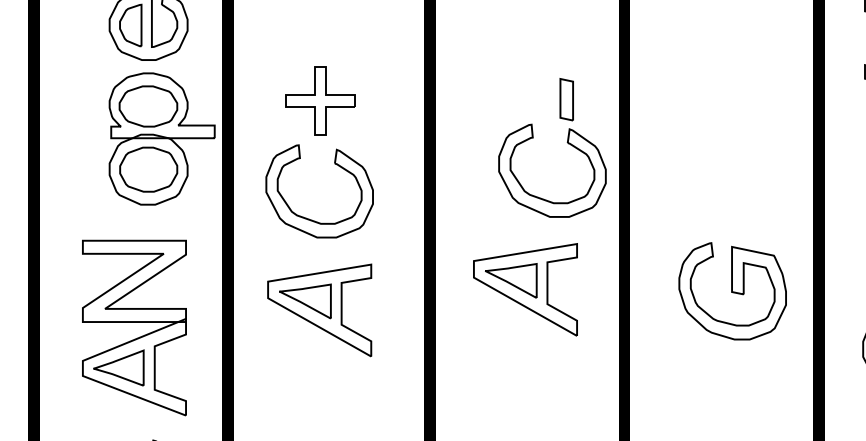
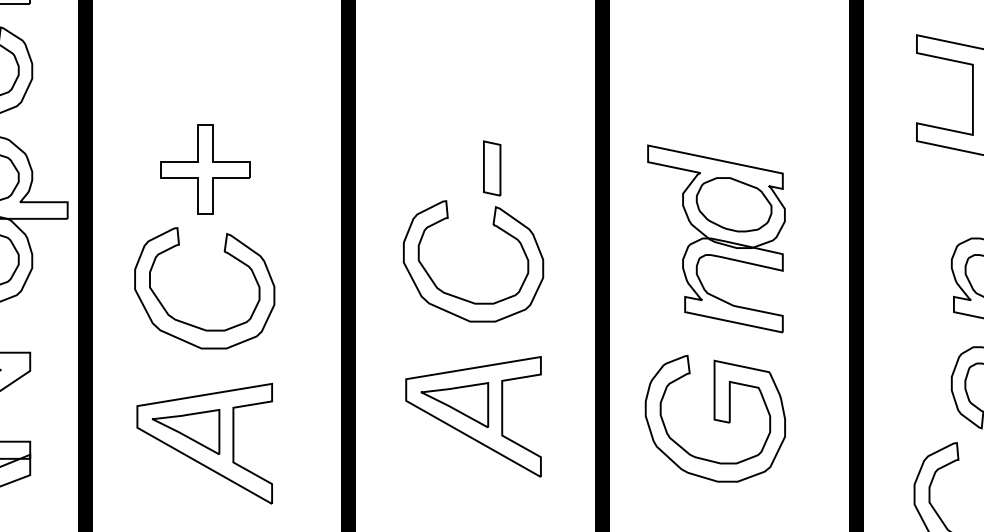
part: (566, 142) -> (491, 224), moved
part: (711, 153) -> (716, 238), added
part: (732, 291) -> (715, 418), moved

